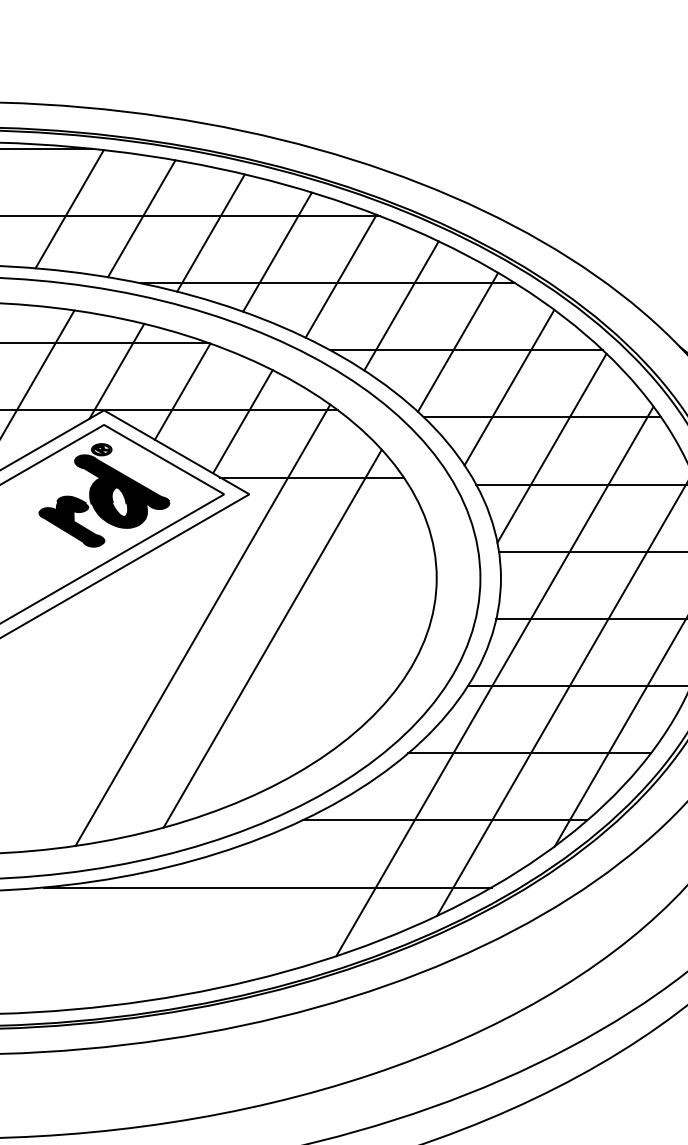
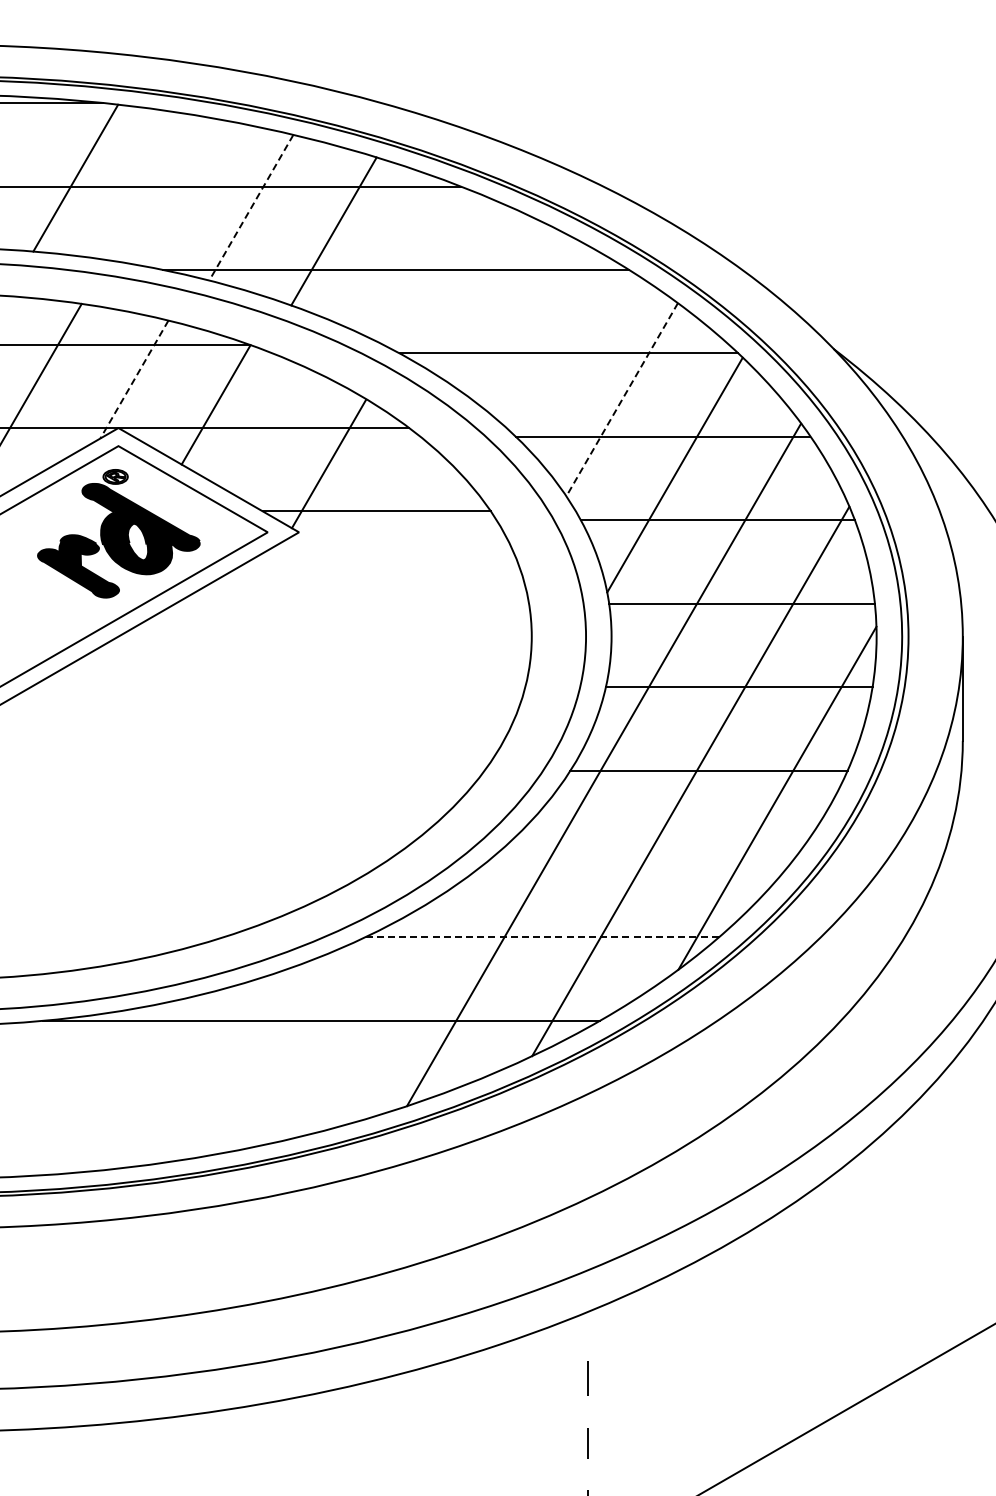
line: (141, 218) -> (165, 189), removed
line: (211, 233) -> (251, 208), solid -> dashed
line: (340, 276) -> (412, 261), removed
line: (401, 306) -> (487, 298), removed
line: (458, 342) -> (558, 343), removed
line: (116, 372) -> (134, 380), solid -> dashed
line: (509, 387) -> (622, 399), solid -> dashed
line: (242, 422) -> (328, 464), moved
line: (203, 624) -> (241, 694), removed
line: (272, 638) -> (327, 711), removed
line: (529, 752) -> (646, 853), removed
line: (444, 820) -> (541, 937), solid -> dashed

